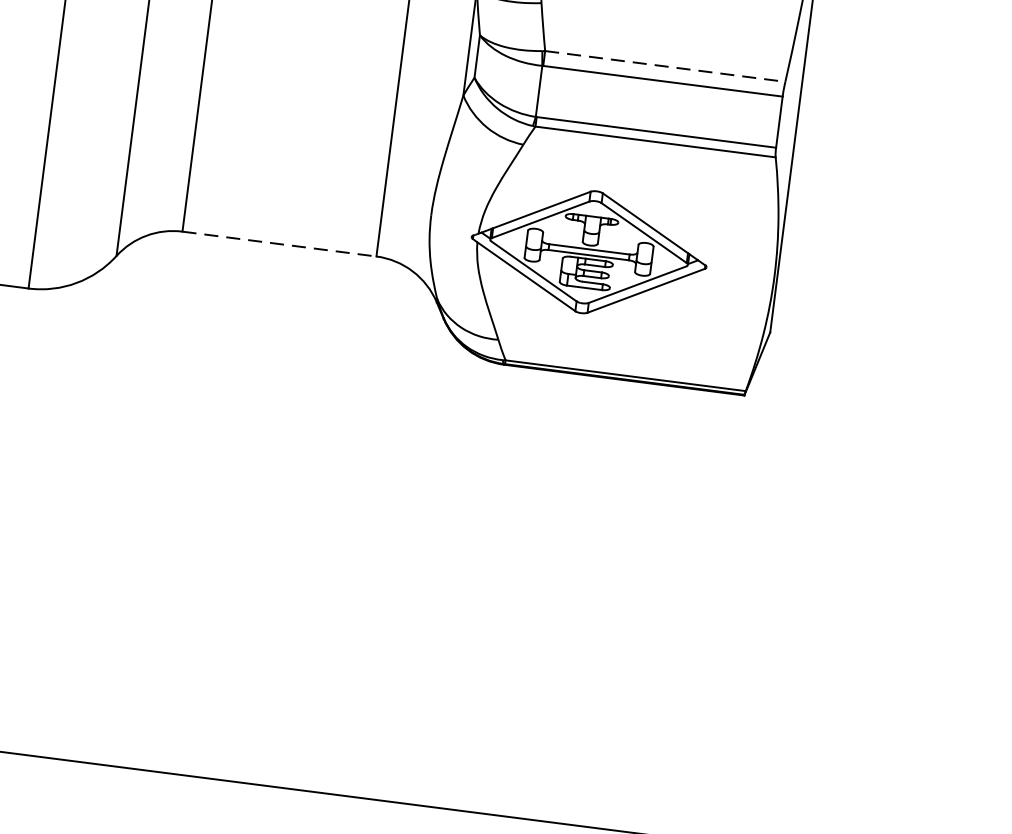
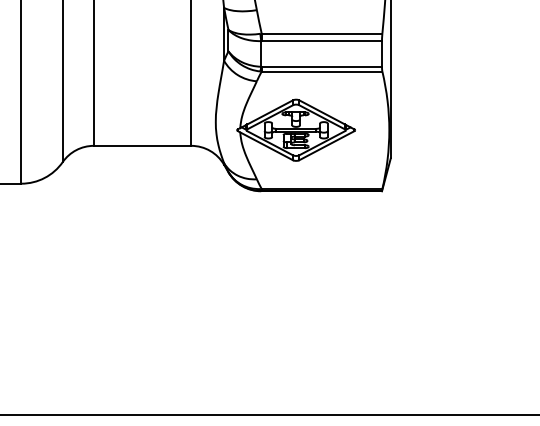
line: (666, 66) -> (322, 33), dashed -> solid
line: (279, 243) -> (142, 145), dashed -> solid

